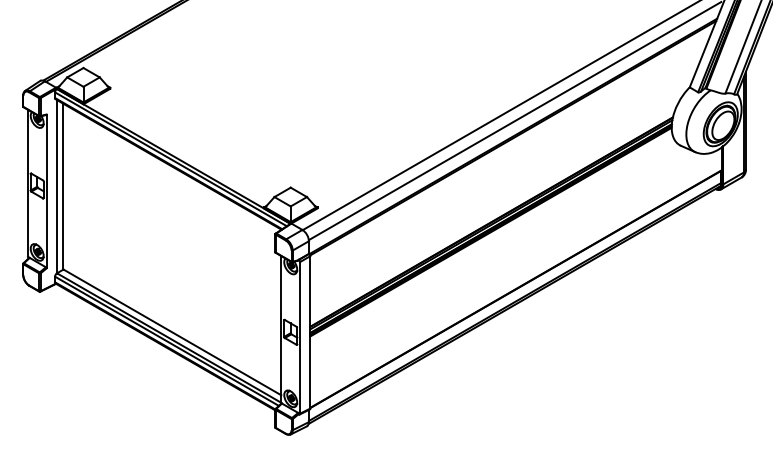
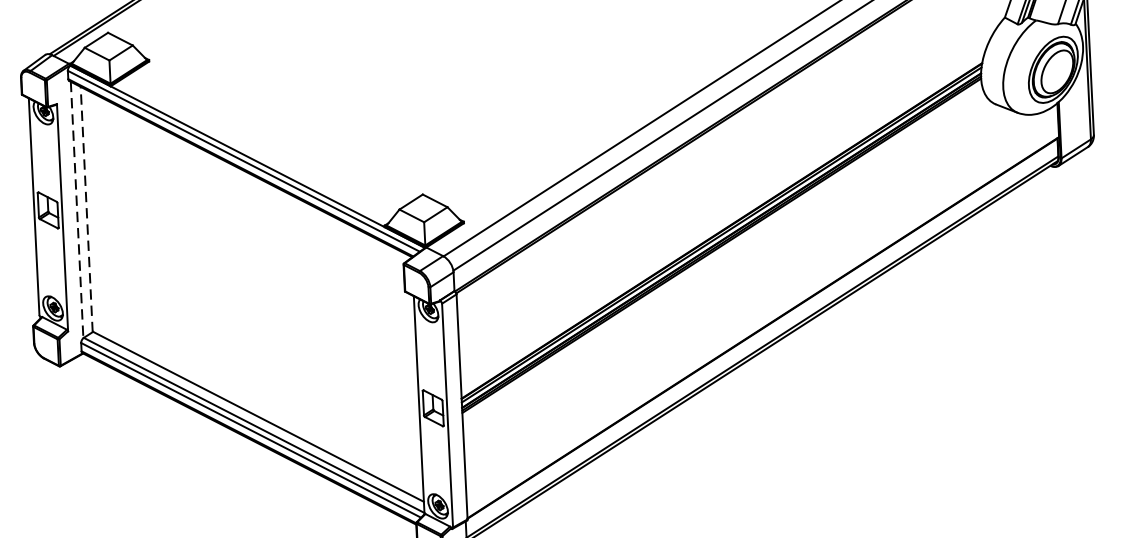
line: (56, 186) -> (76, 209), solid -> dashed
line: (63, 186) -> (87, 209), solid -> dashed

